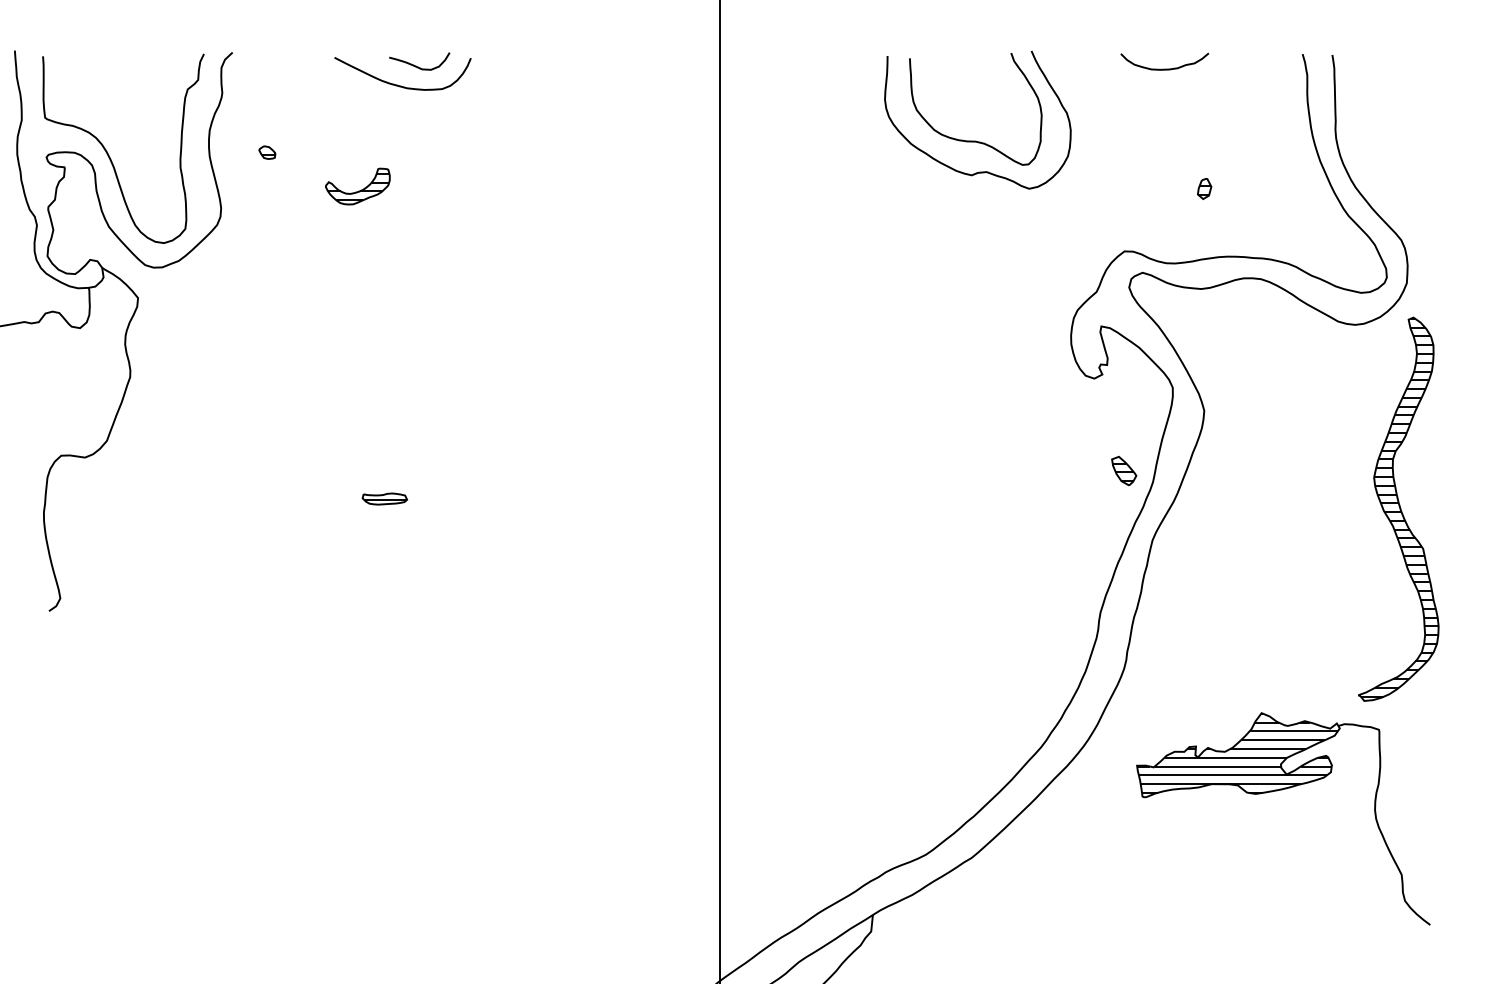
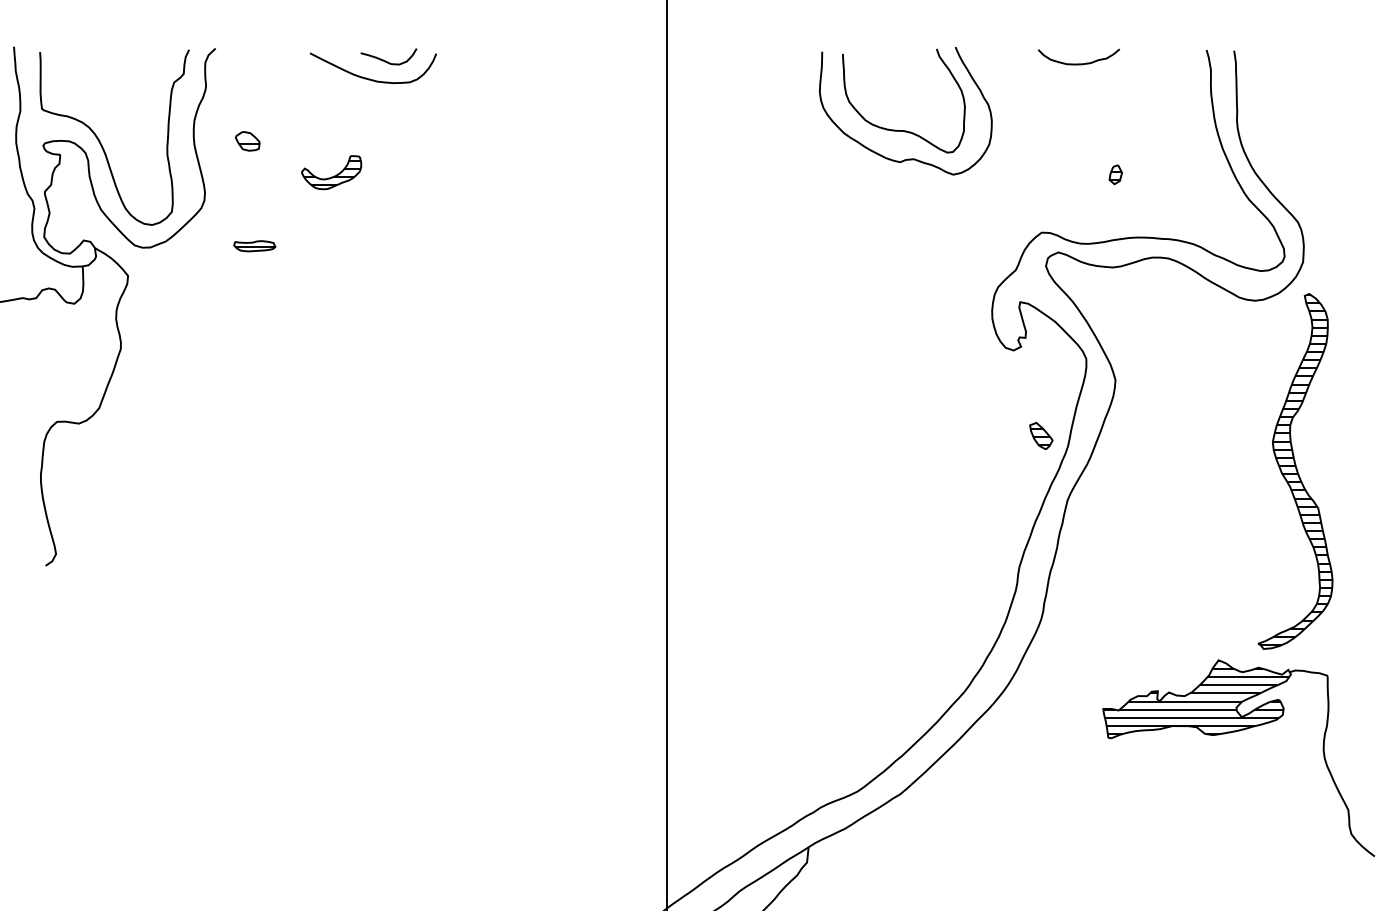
part: (267, 152) -> (247, 141), size x1.6
part: (384, 498) -> (254, 245), moved
part: (1277, 791) -> (1233, 732), moved

